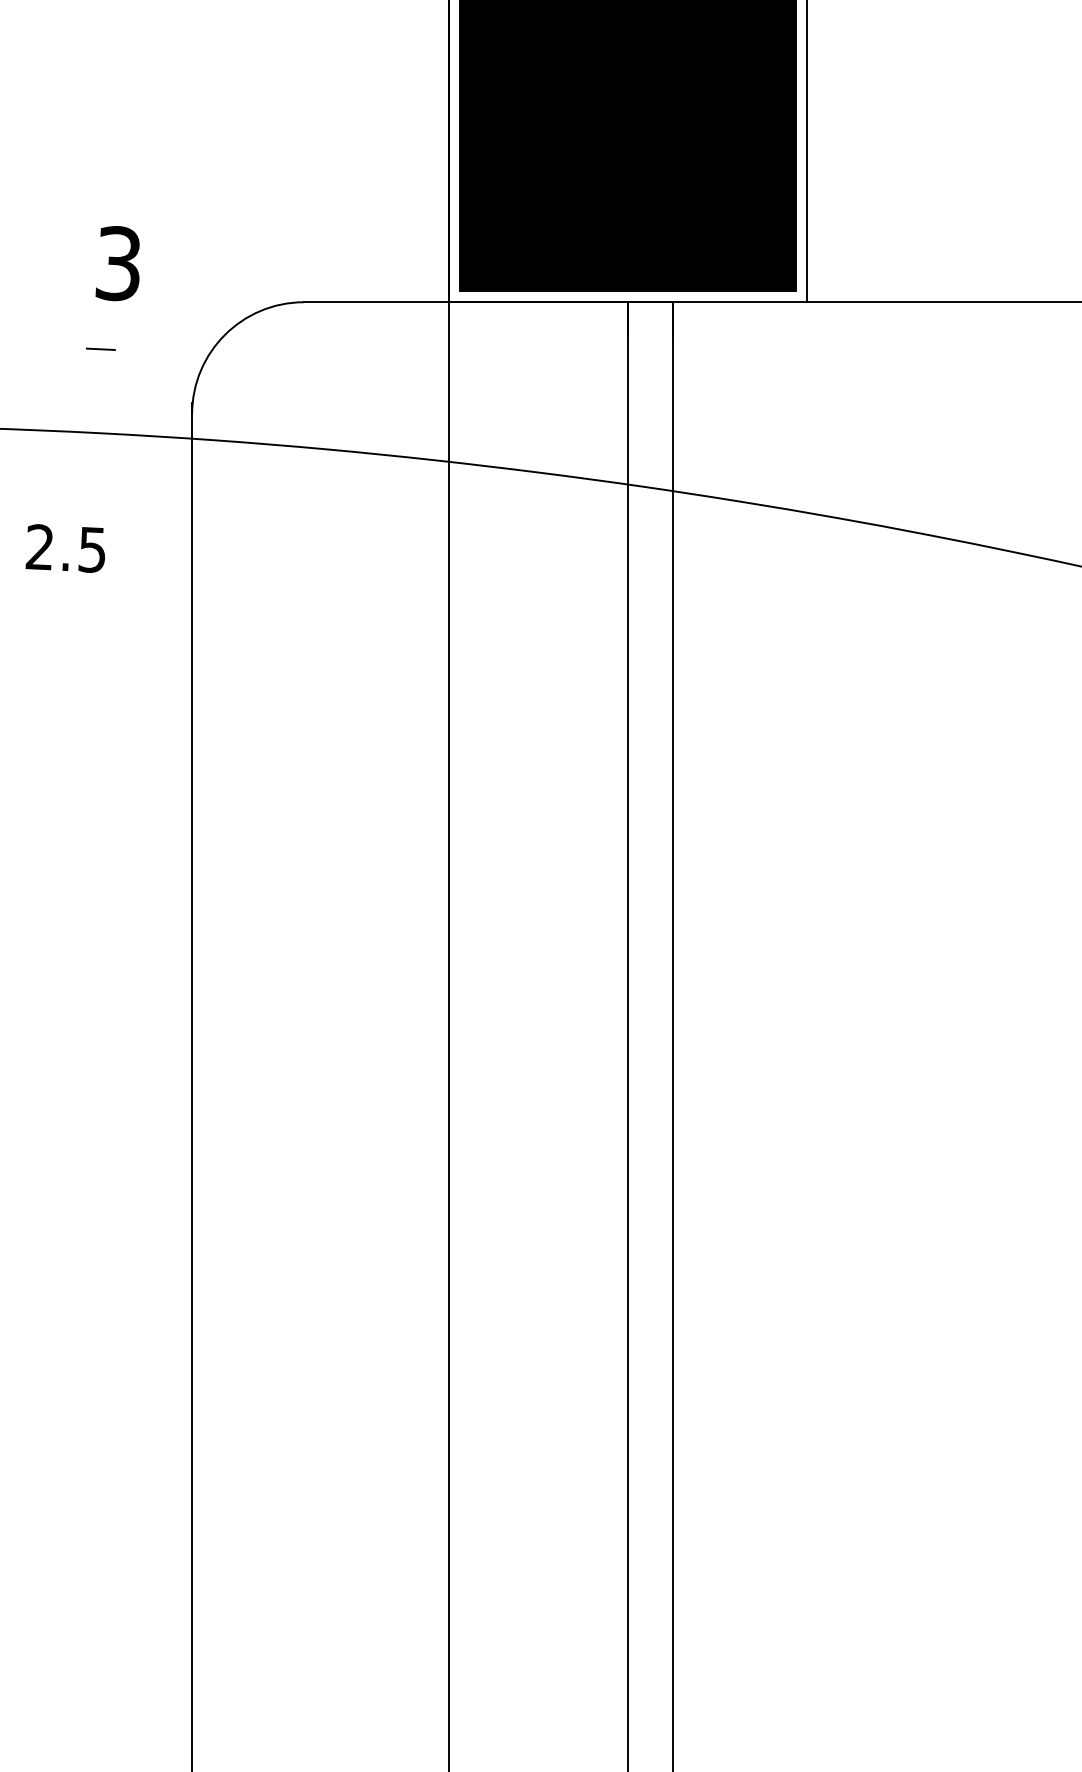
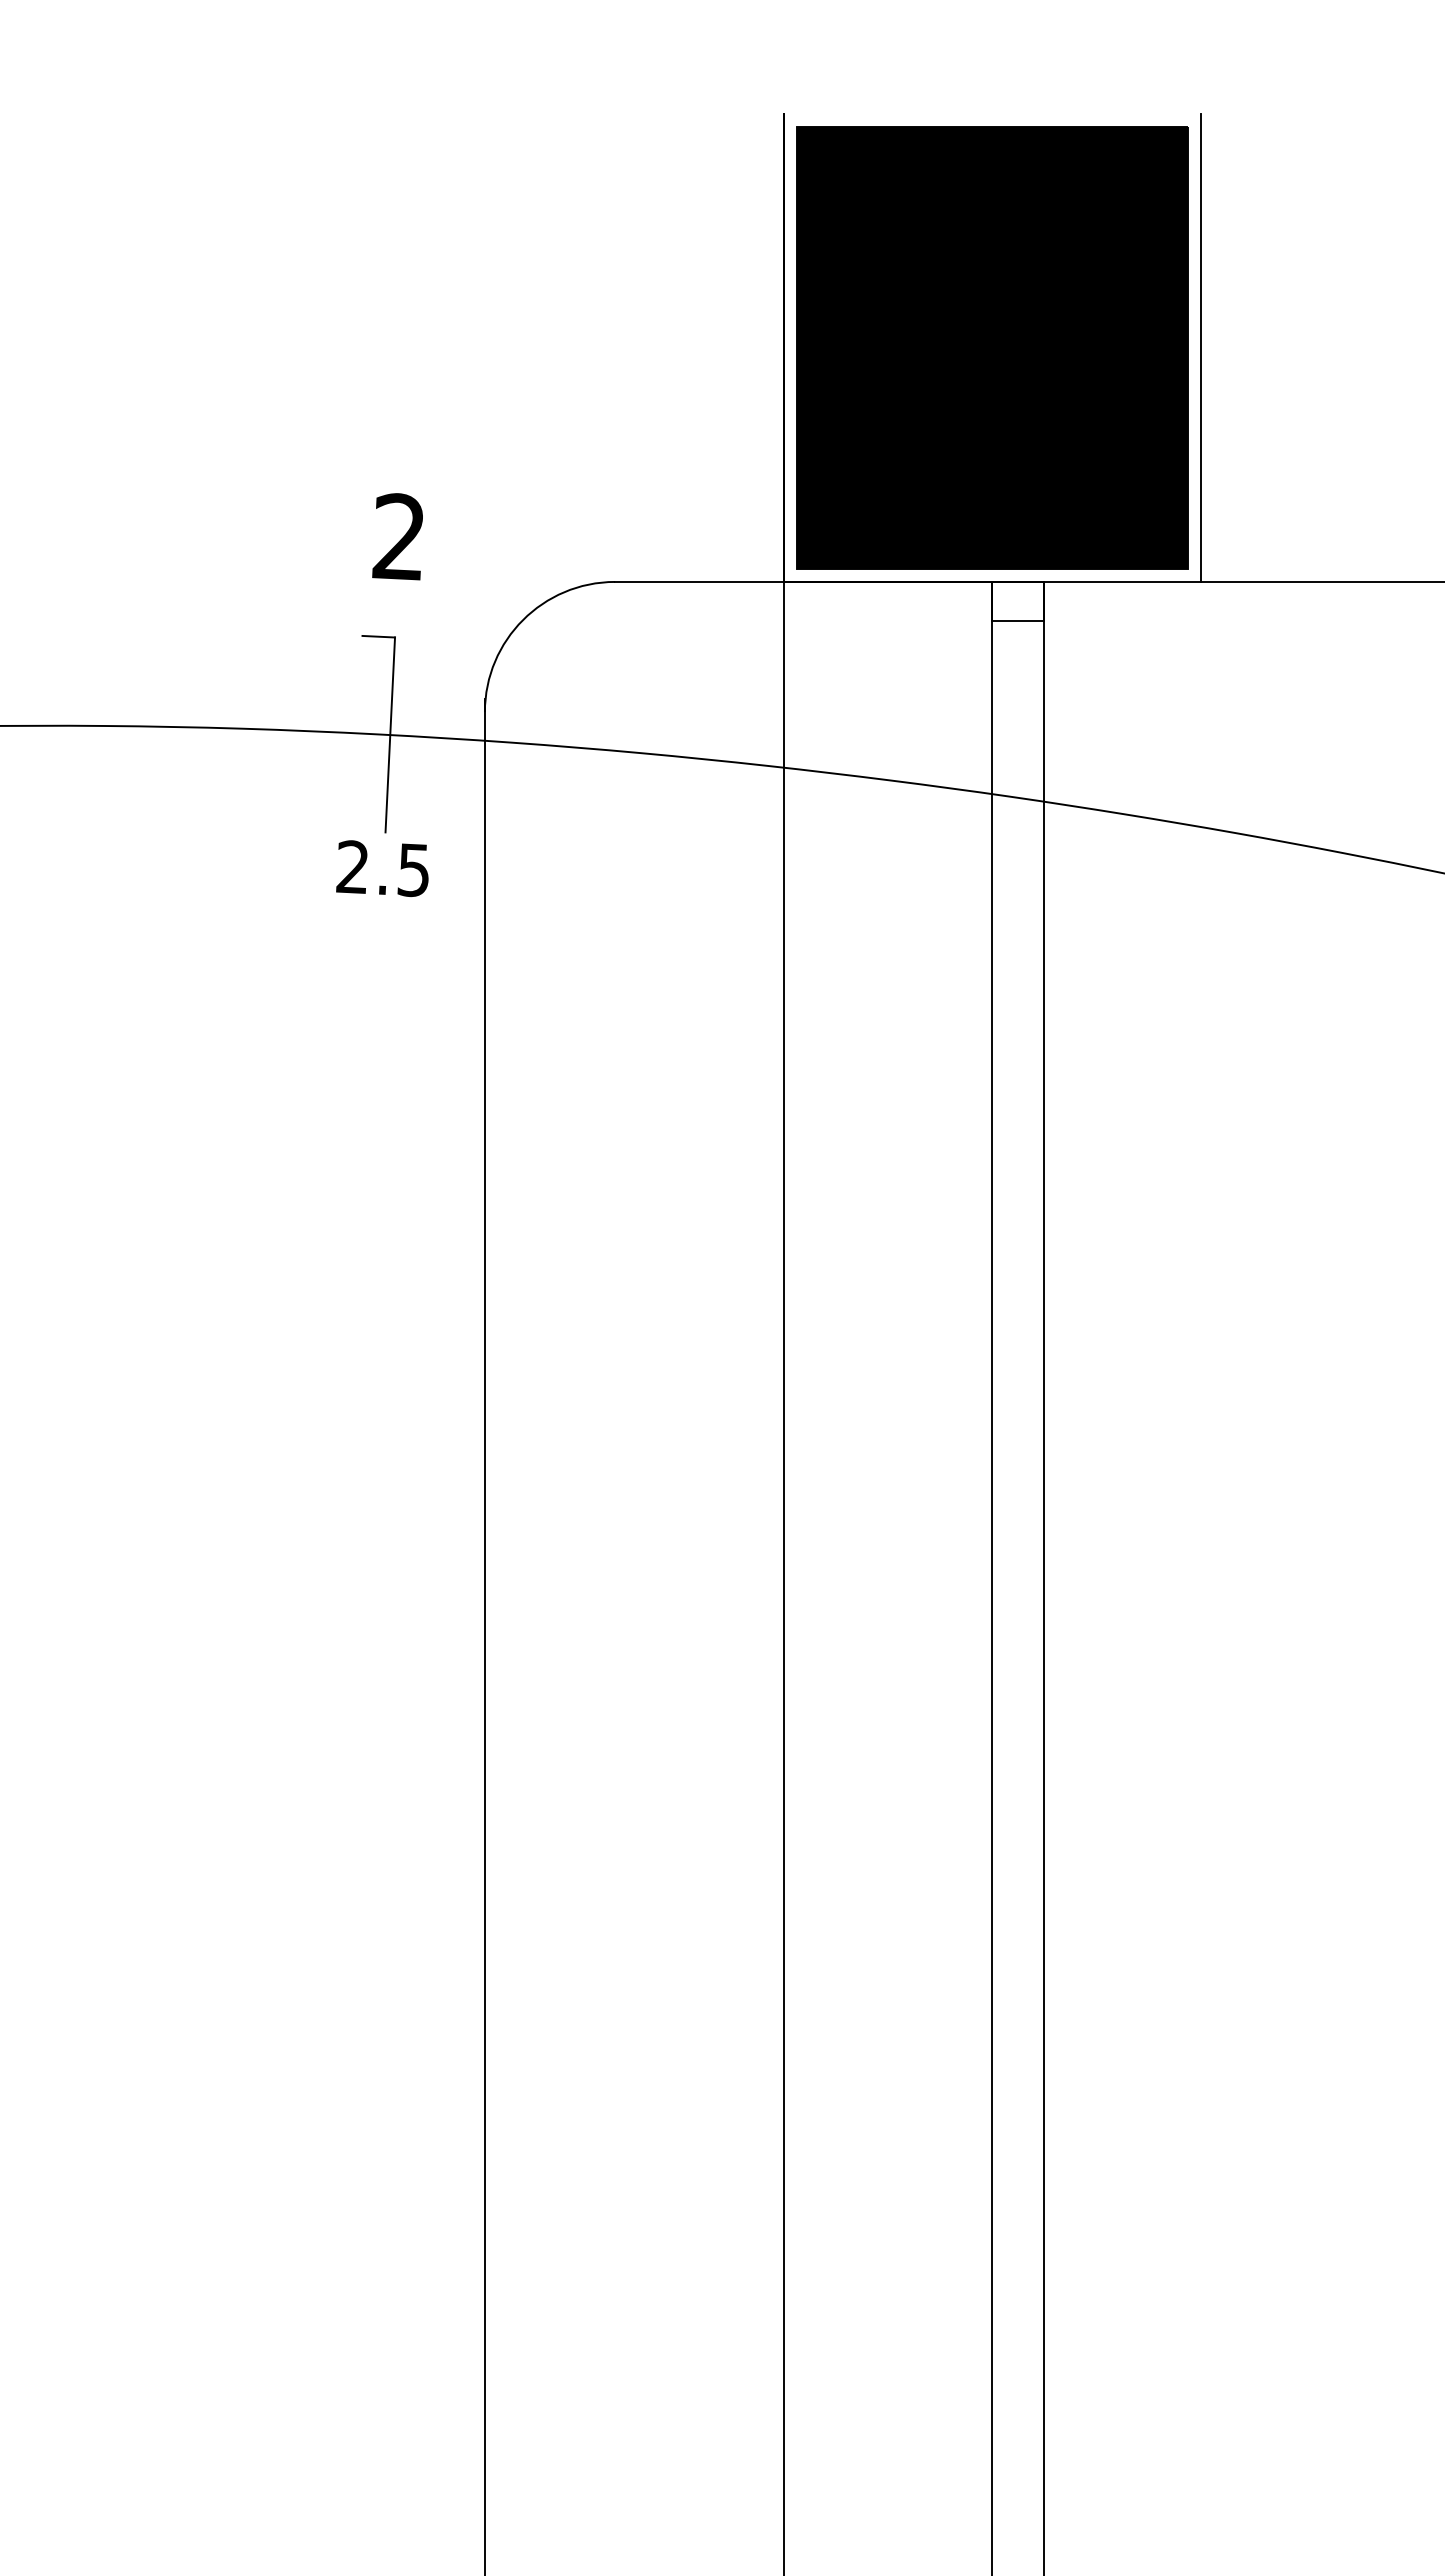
text: (117, 263) -> (397, 536), 3 -> 2
line: (650, 335) -> (1018, 620), added
line: (111, 433) -> (390, 734), added
text: (65, 548) -> (382, 868), moved

